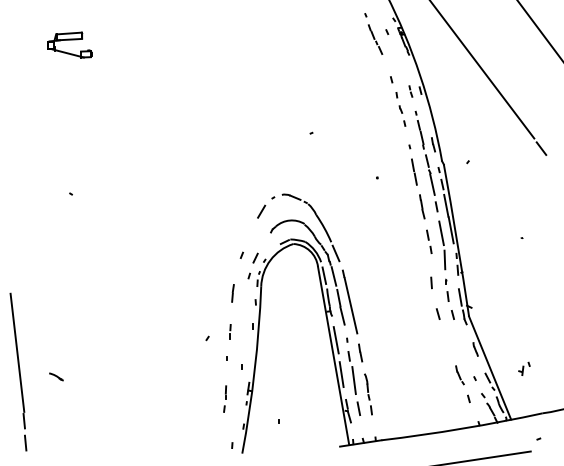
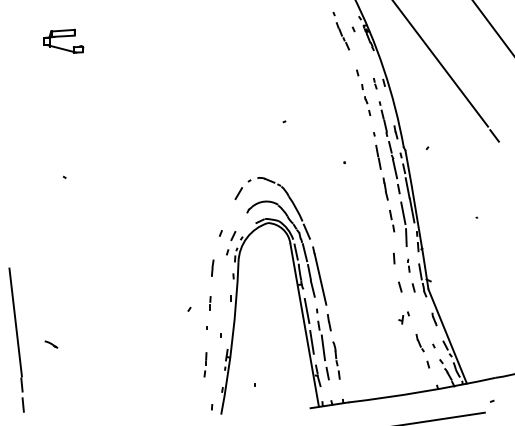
part: (447, 290) -> (408, 265), size x0.62
part: (524, 368) -> (404, 317), moved

